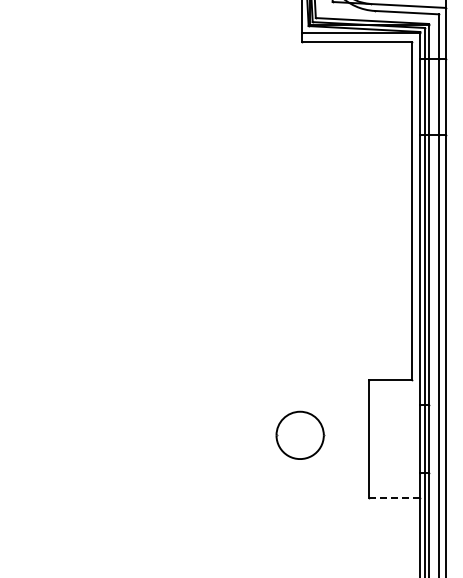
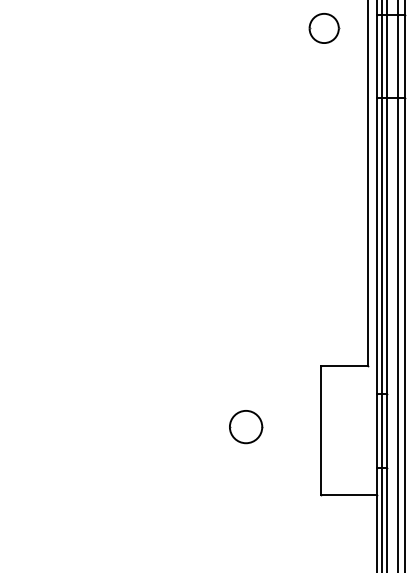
part: (371, 71) -> (323, 28), added
part: (300, 435) -> (246, 426), size x0.62
line: (394, 498) -> (349, 495), dashed -> solid

